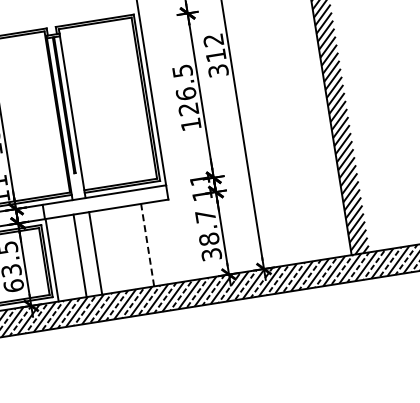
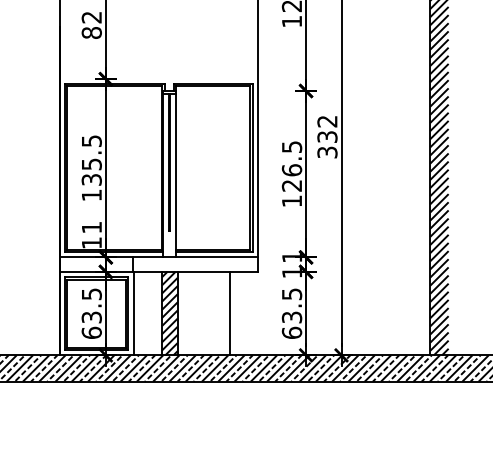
text: (215, 55) -> (327, 136), 312 -> 332
text: (208, 235) -> (291, 313), 38.7 -> 63.5
line: (147, 244) -> (230, 313), dashed -> solid
hatch: (87, 254) -> (169, 313), added

